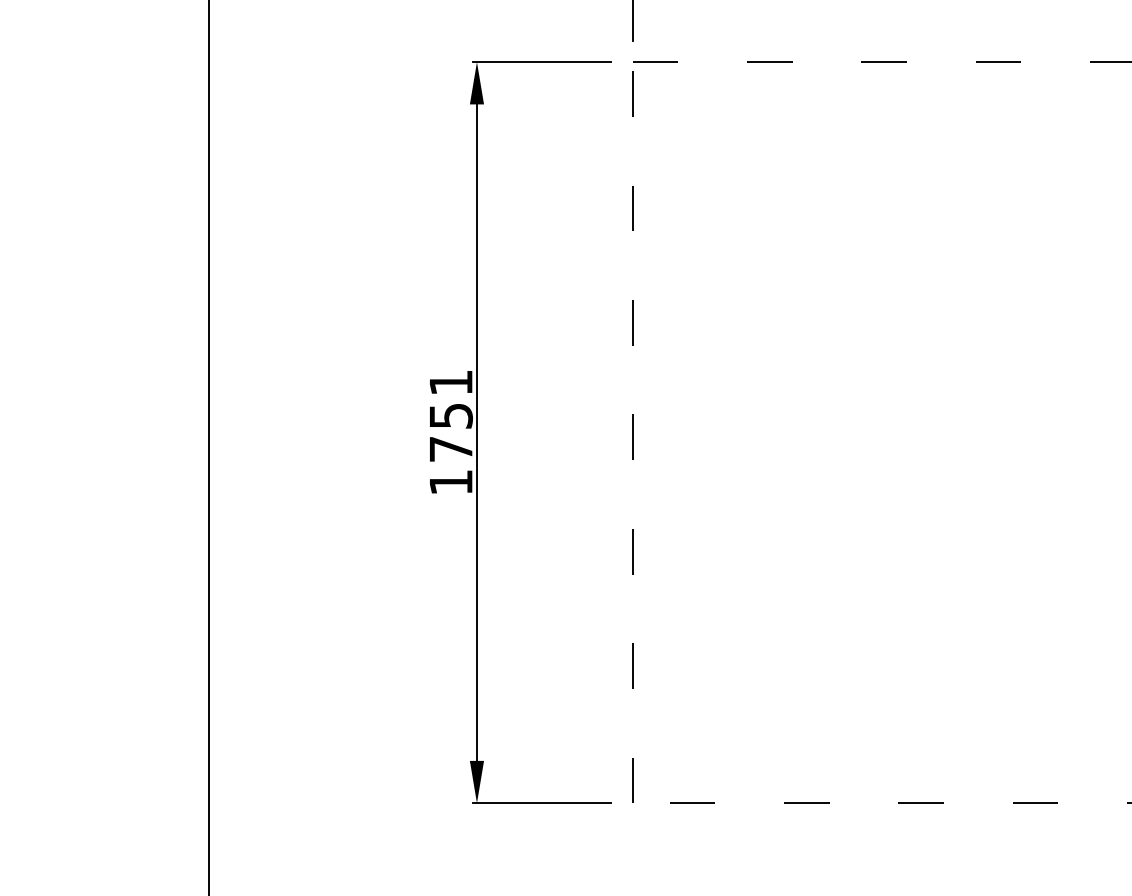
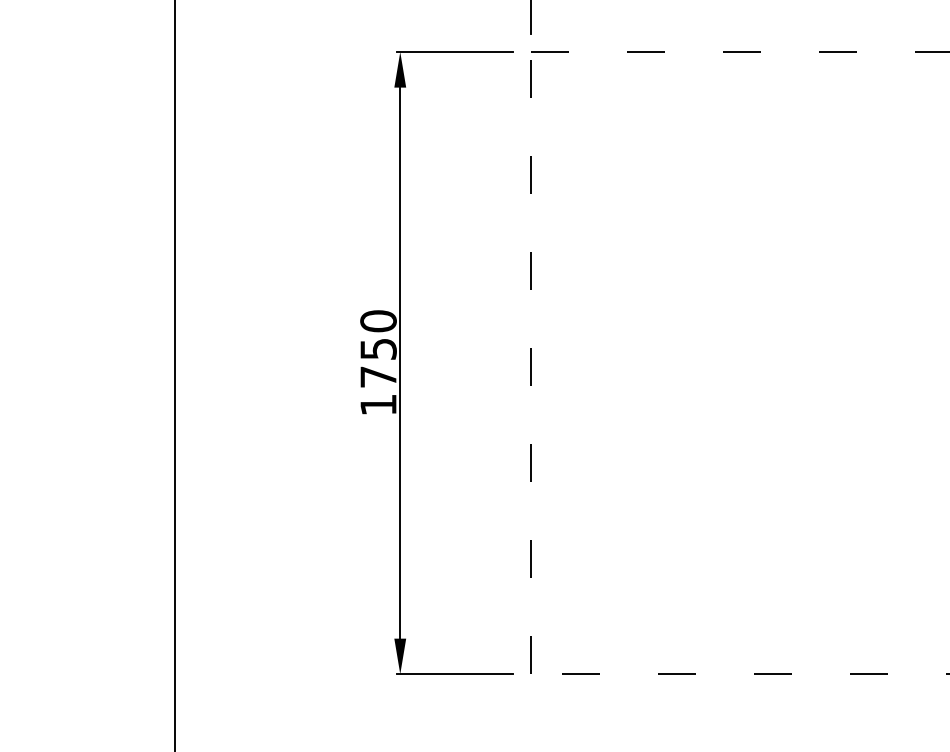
text: (450, 382) -> (378, 321), 1751 -> 1750

